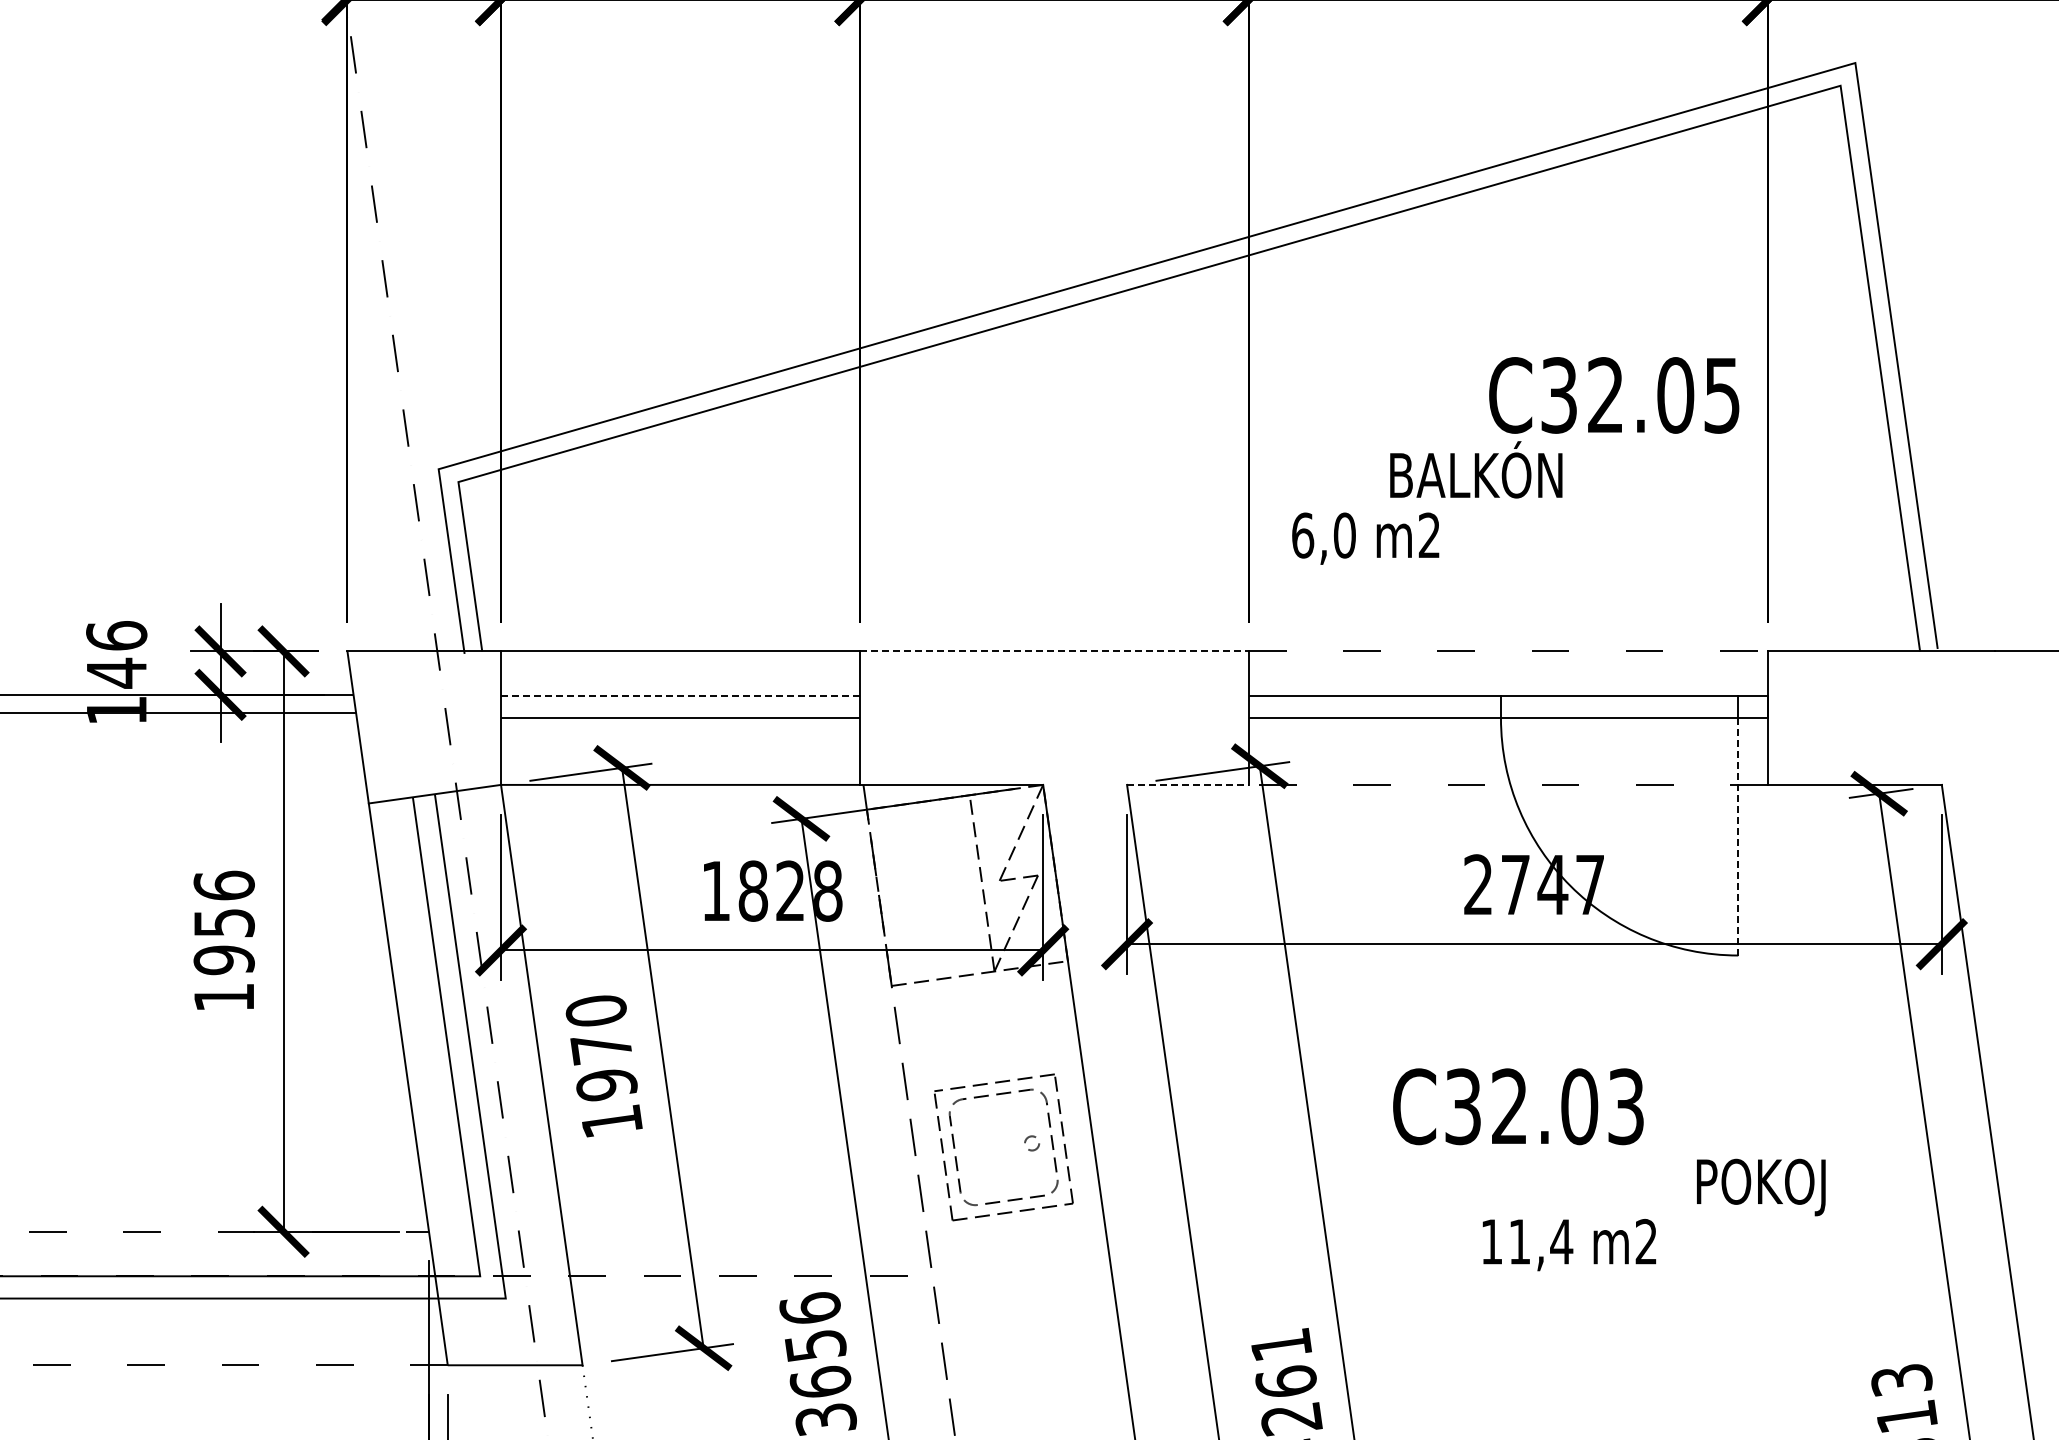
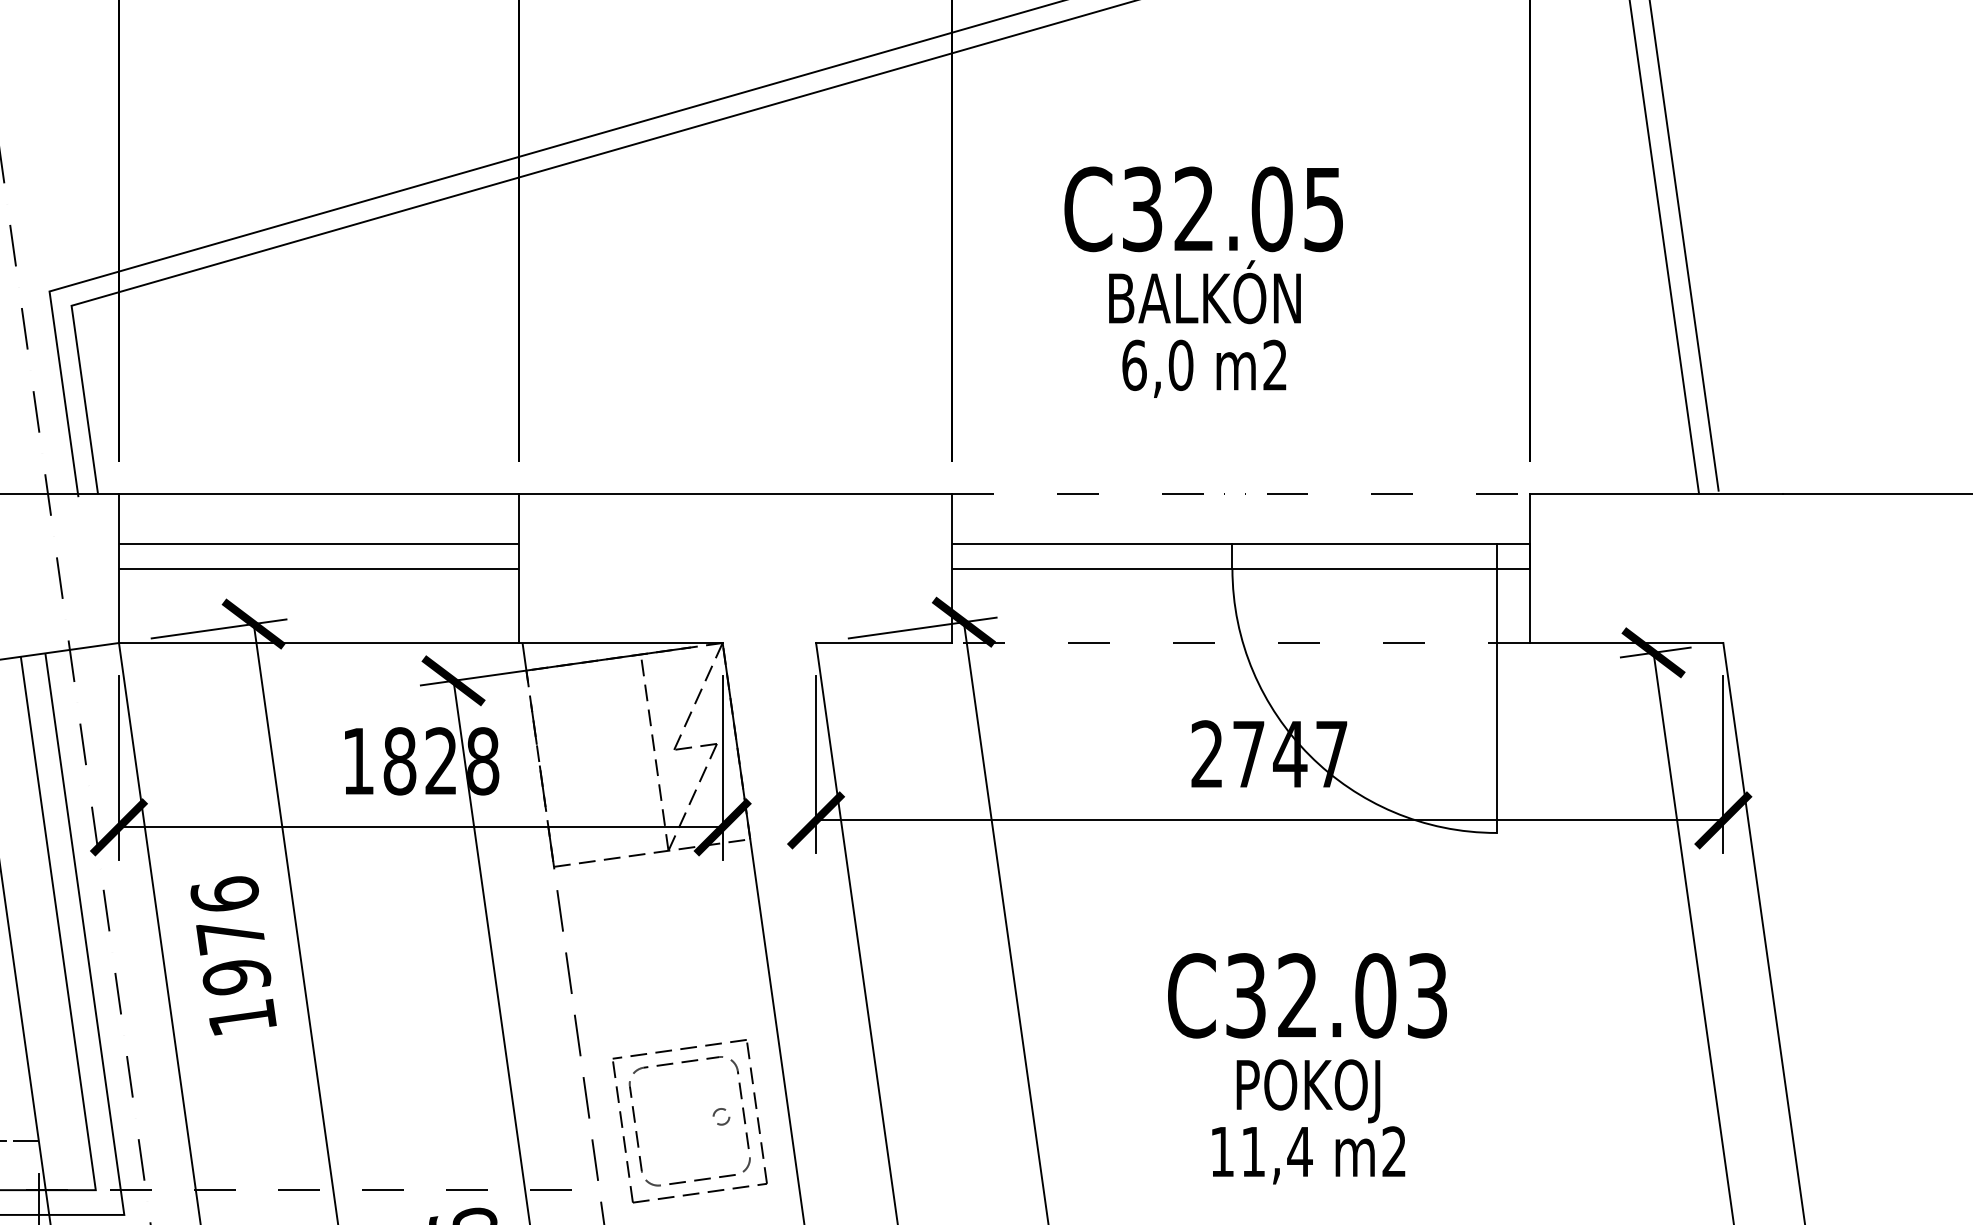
text: (1614, 395) -> (1204, 209), moved
text: (1365, 538) -> (1204, 368), moved
line: (1055, 651) -> (736, 494), dashed -> solid
line: (680, 695) -> (318, 543), dashed -> solid
line: (1187, 784) -> (883, 642), dashed -> solid
line: (1738, 836) -> (1496, 700), dashed -> solid
text: (595, 1010) -> (224, 894), 1970 -> 1976
text: (1518, 1106) -> (1307, 995), moved
part: (1024, 1143) -> (713, 1116), moved
text: (1761, 1187) -> (1308, 1091), moved

